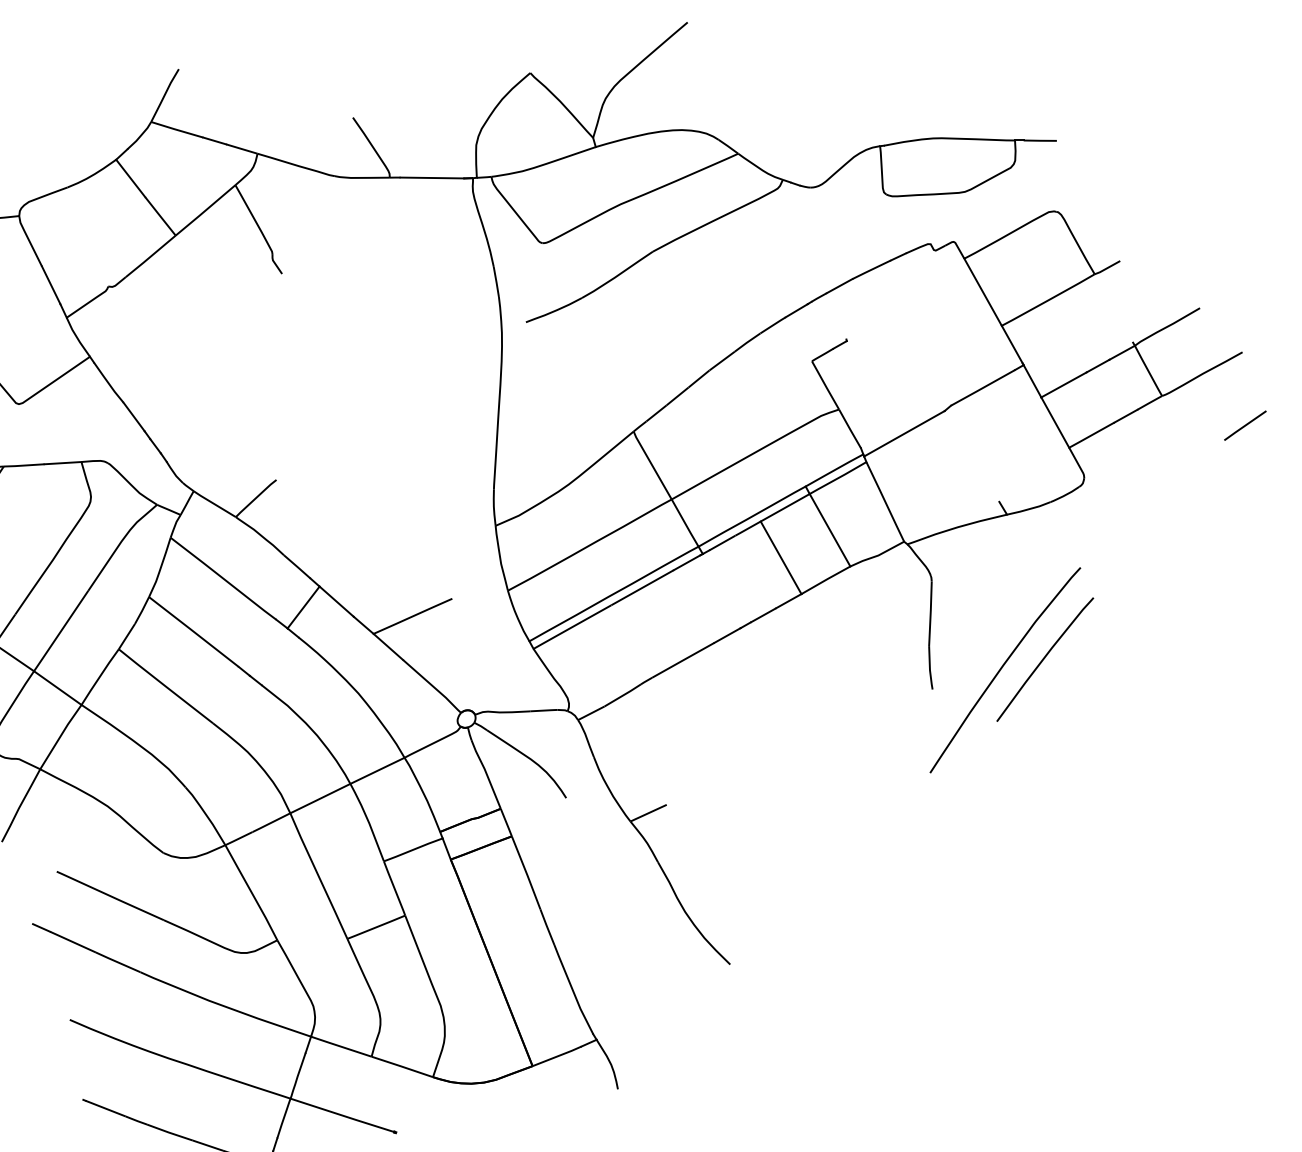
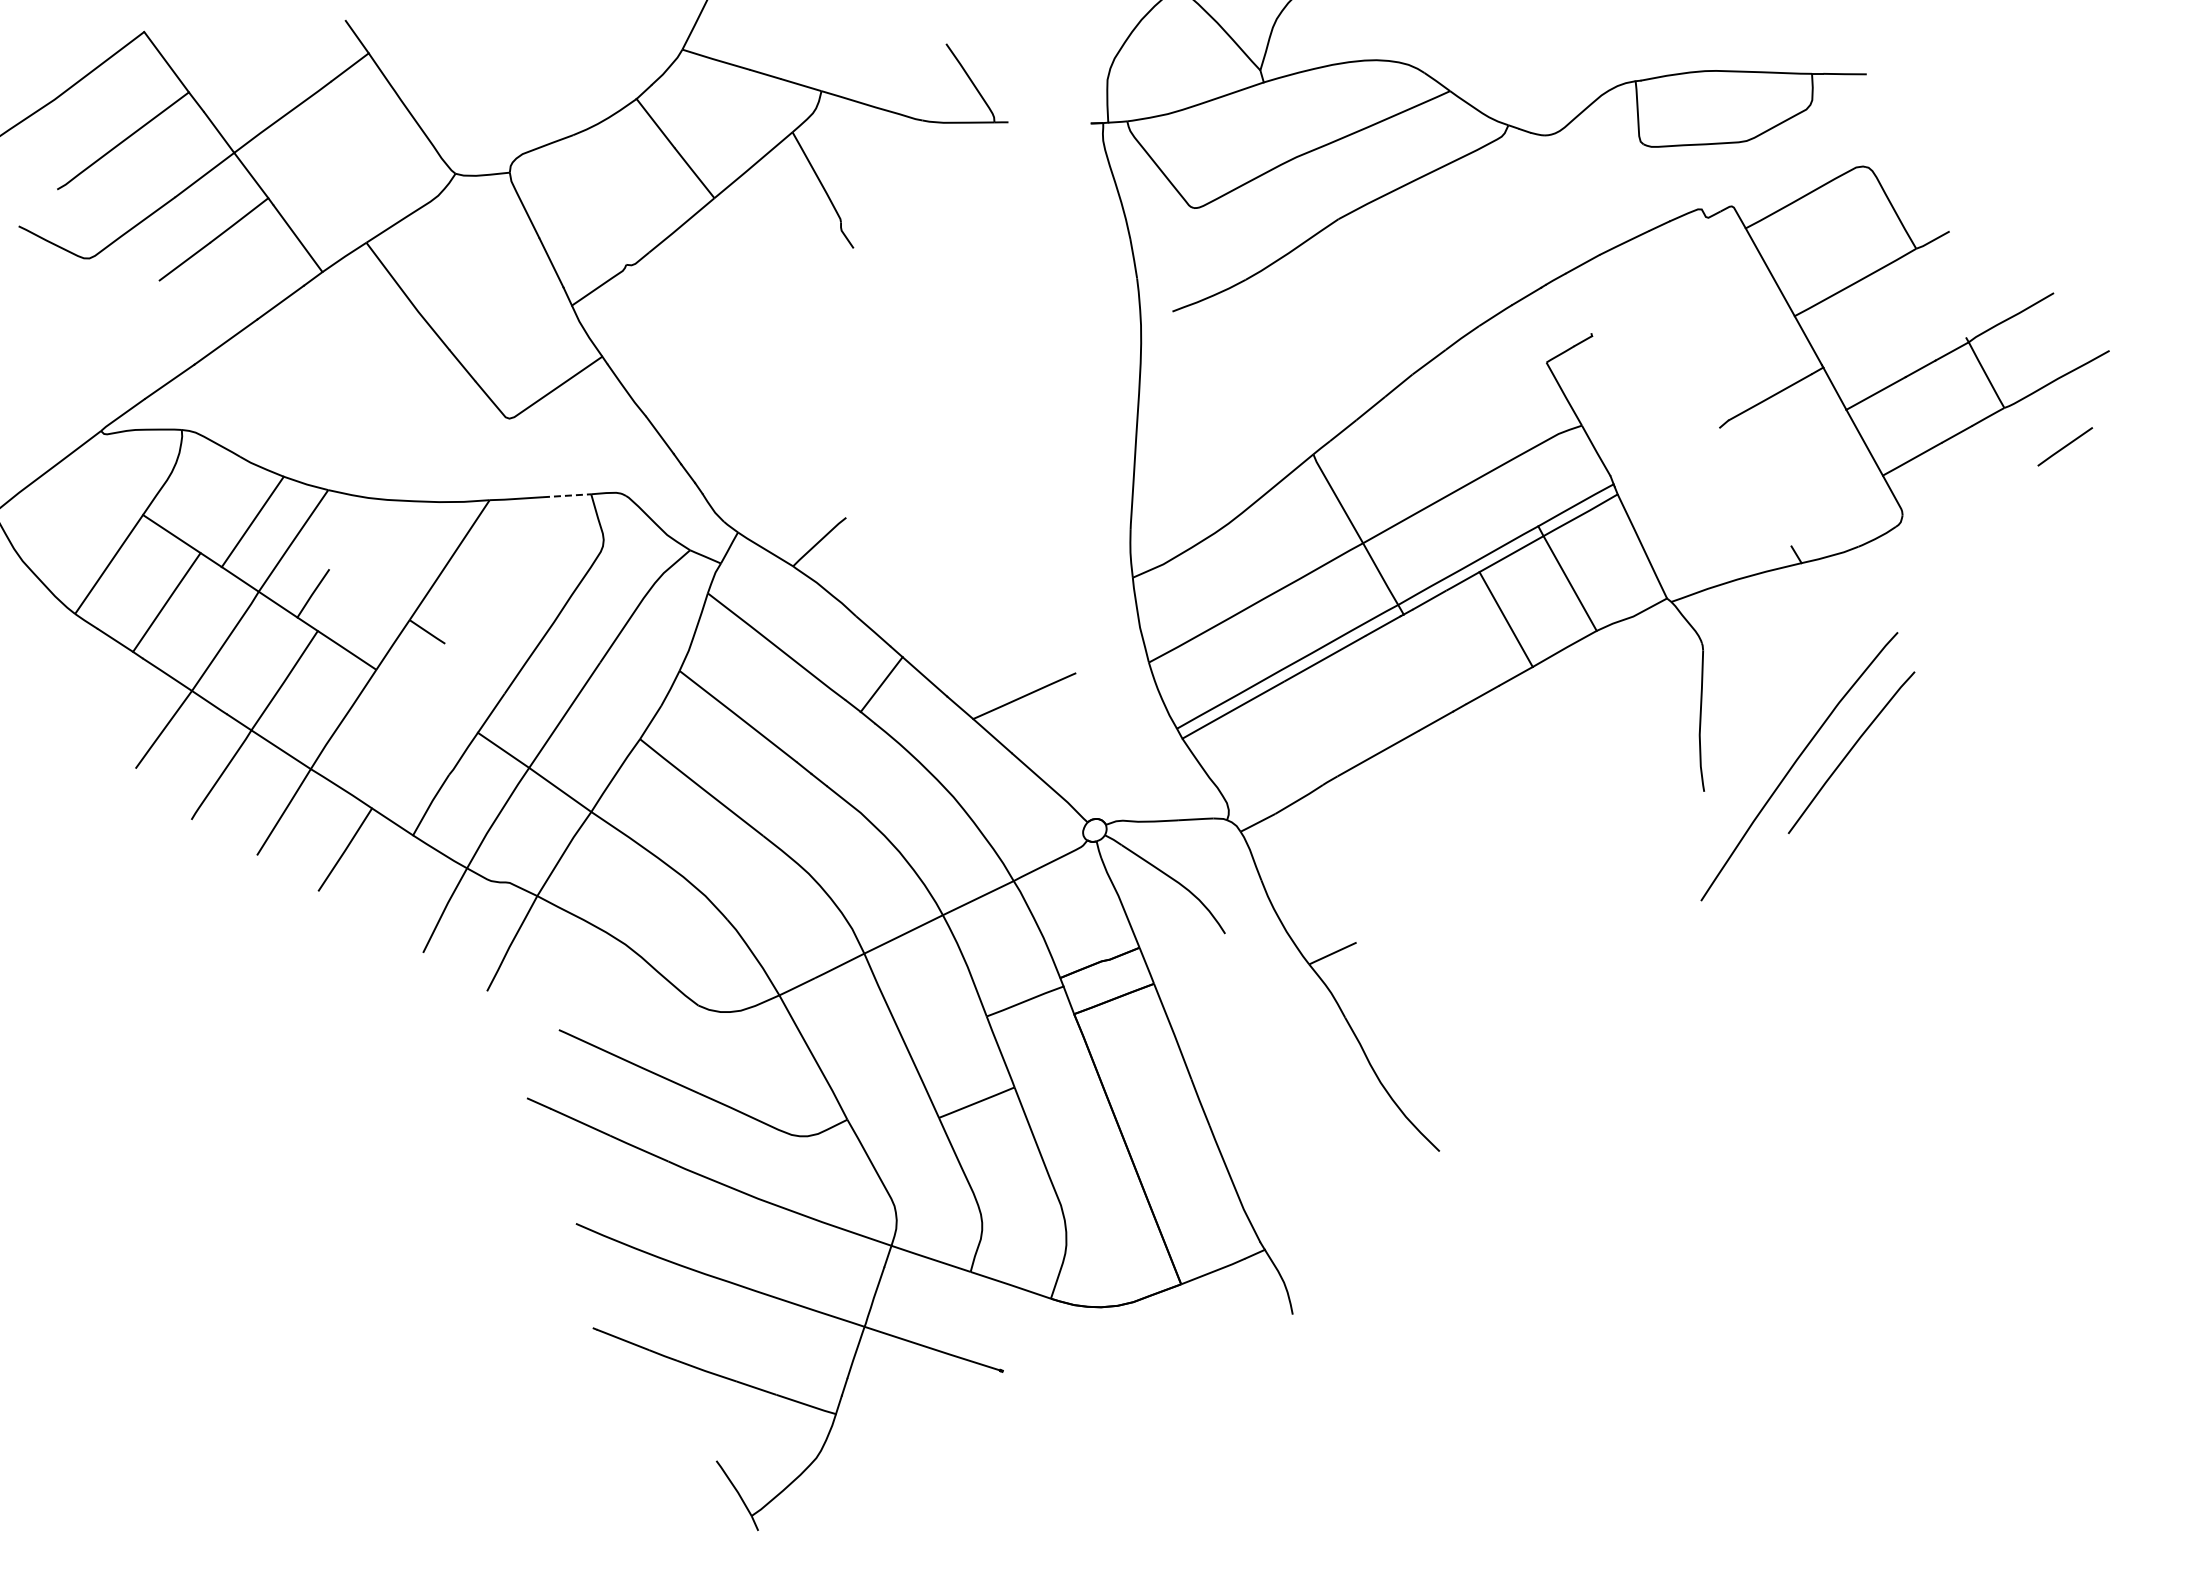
line: (431, 177) -> (1049, 122), removed
line: (1245, 425) -> (2065, 446), moved
line: (904, 433) -> (1667, 457), removed
line: (63, 462) -> (567, 495), solid -> dashed

